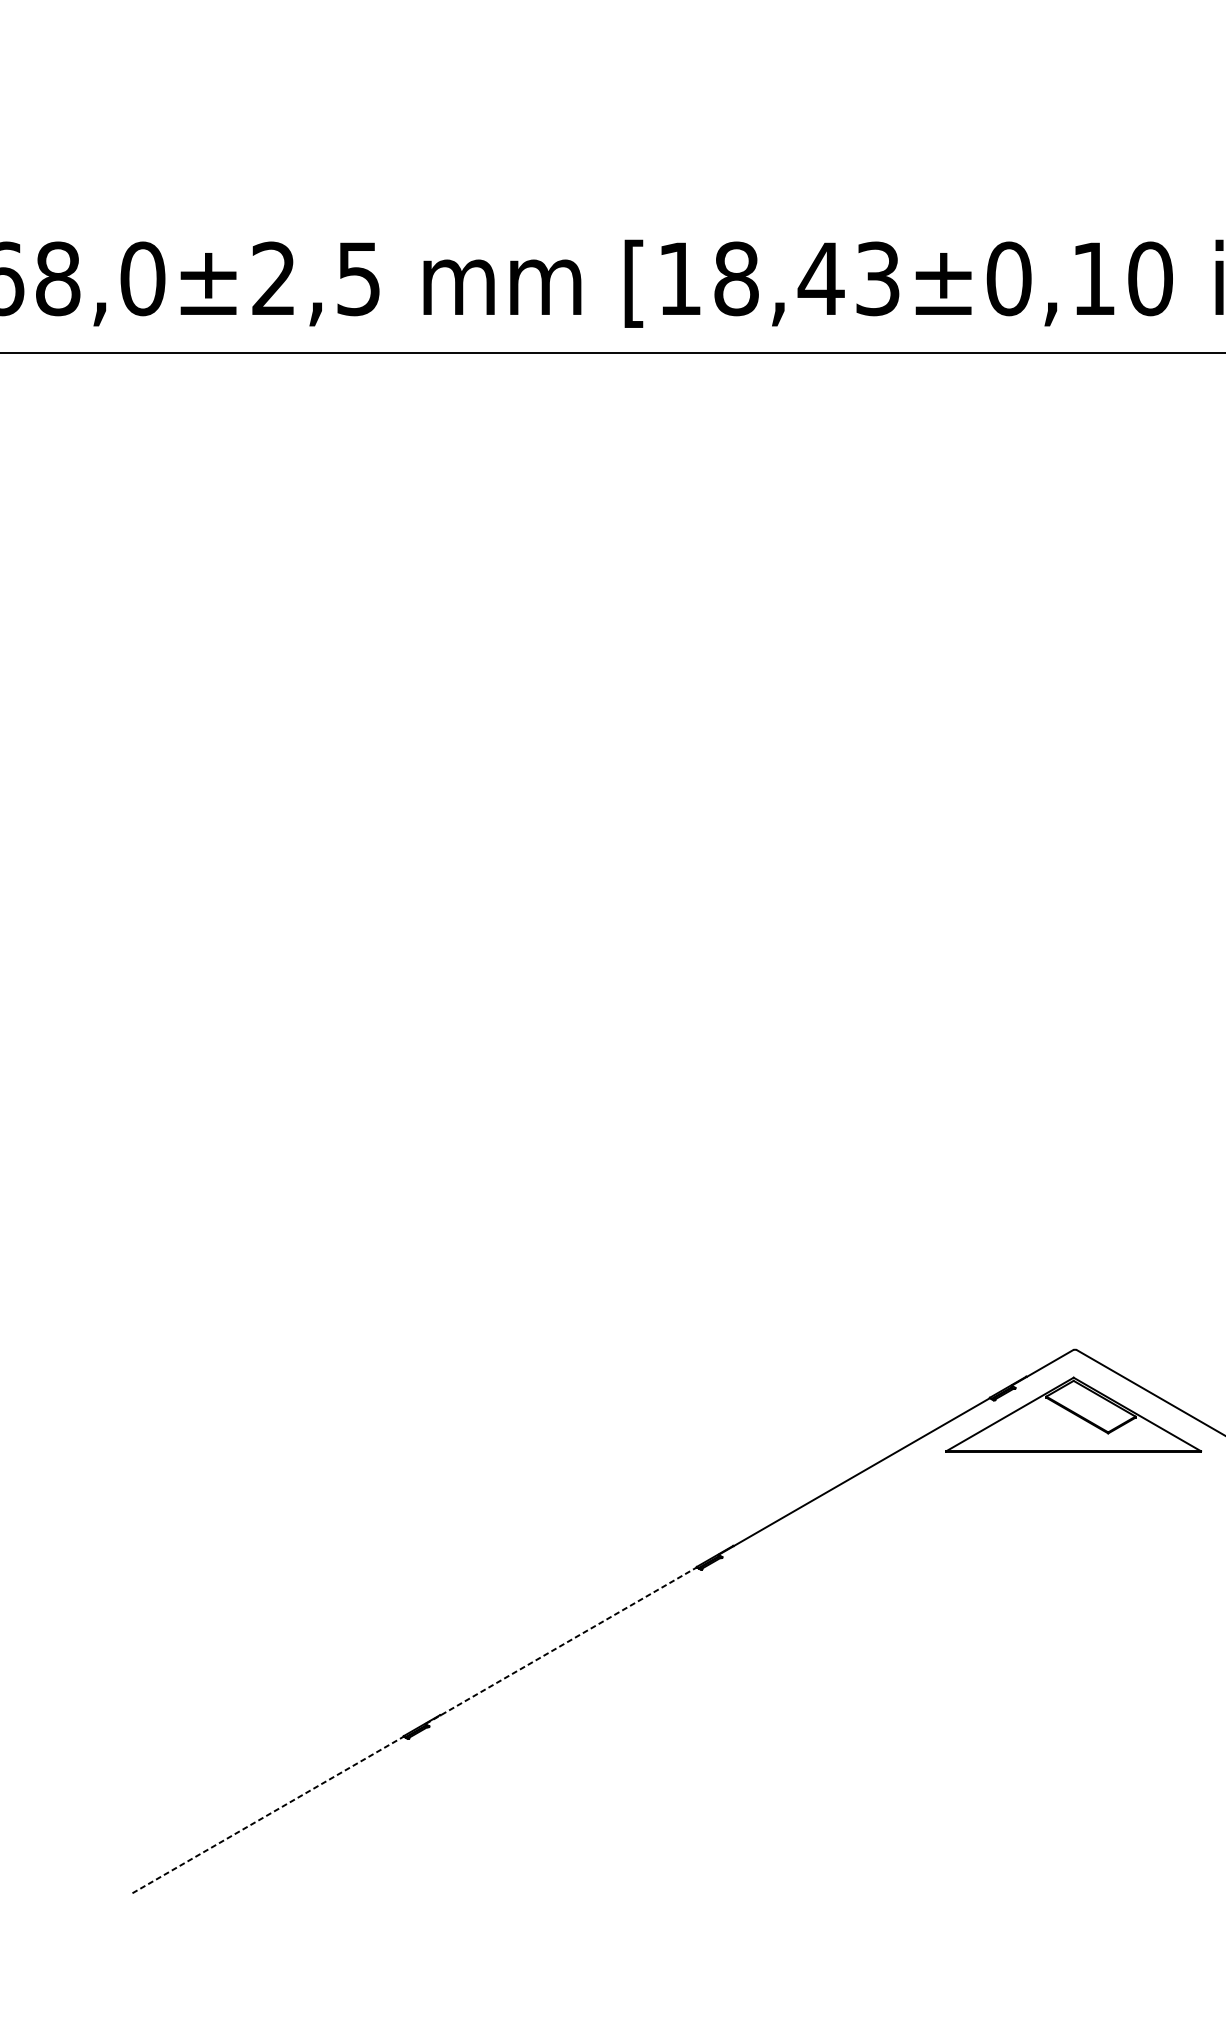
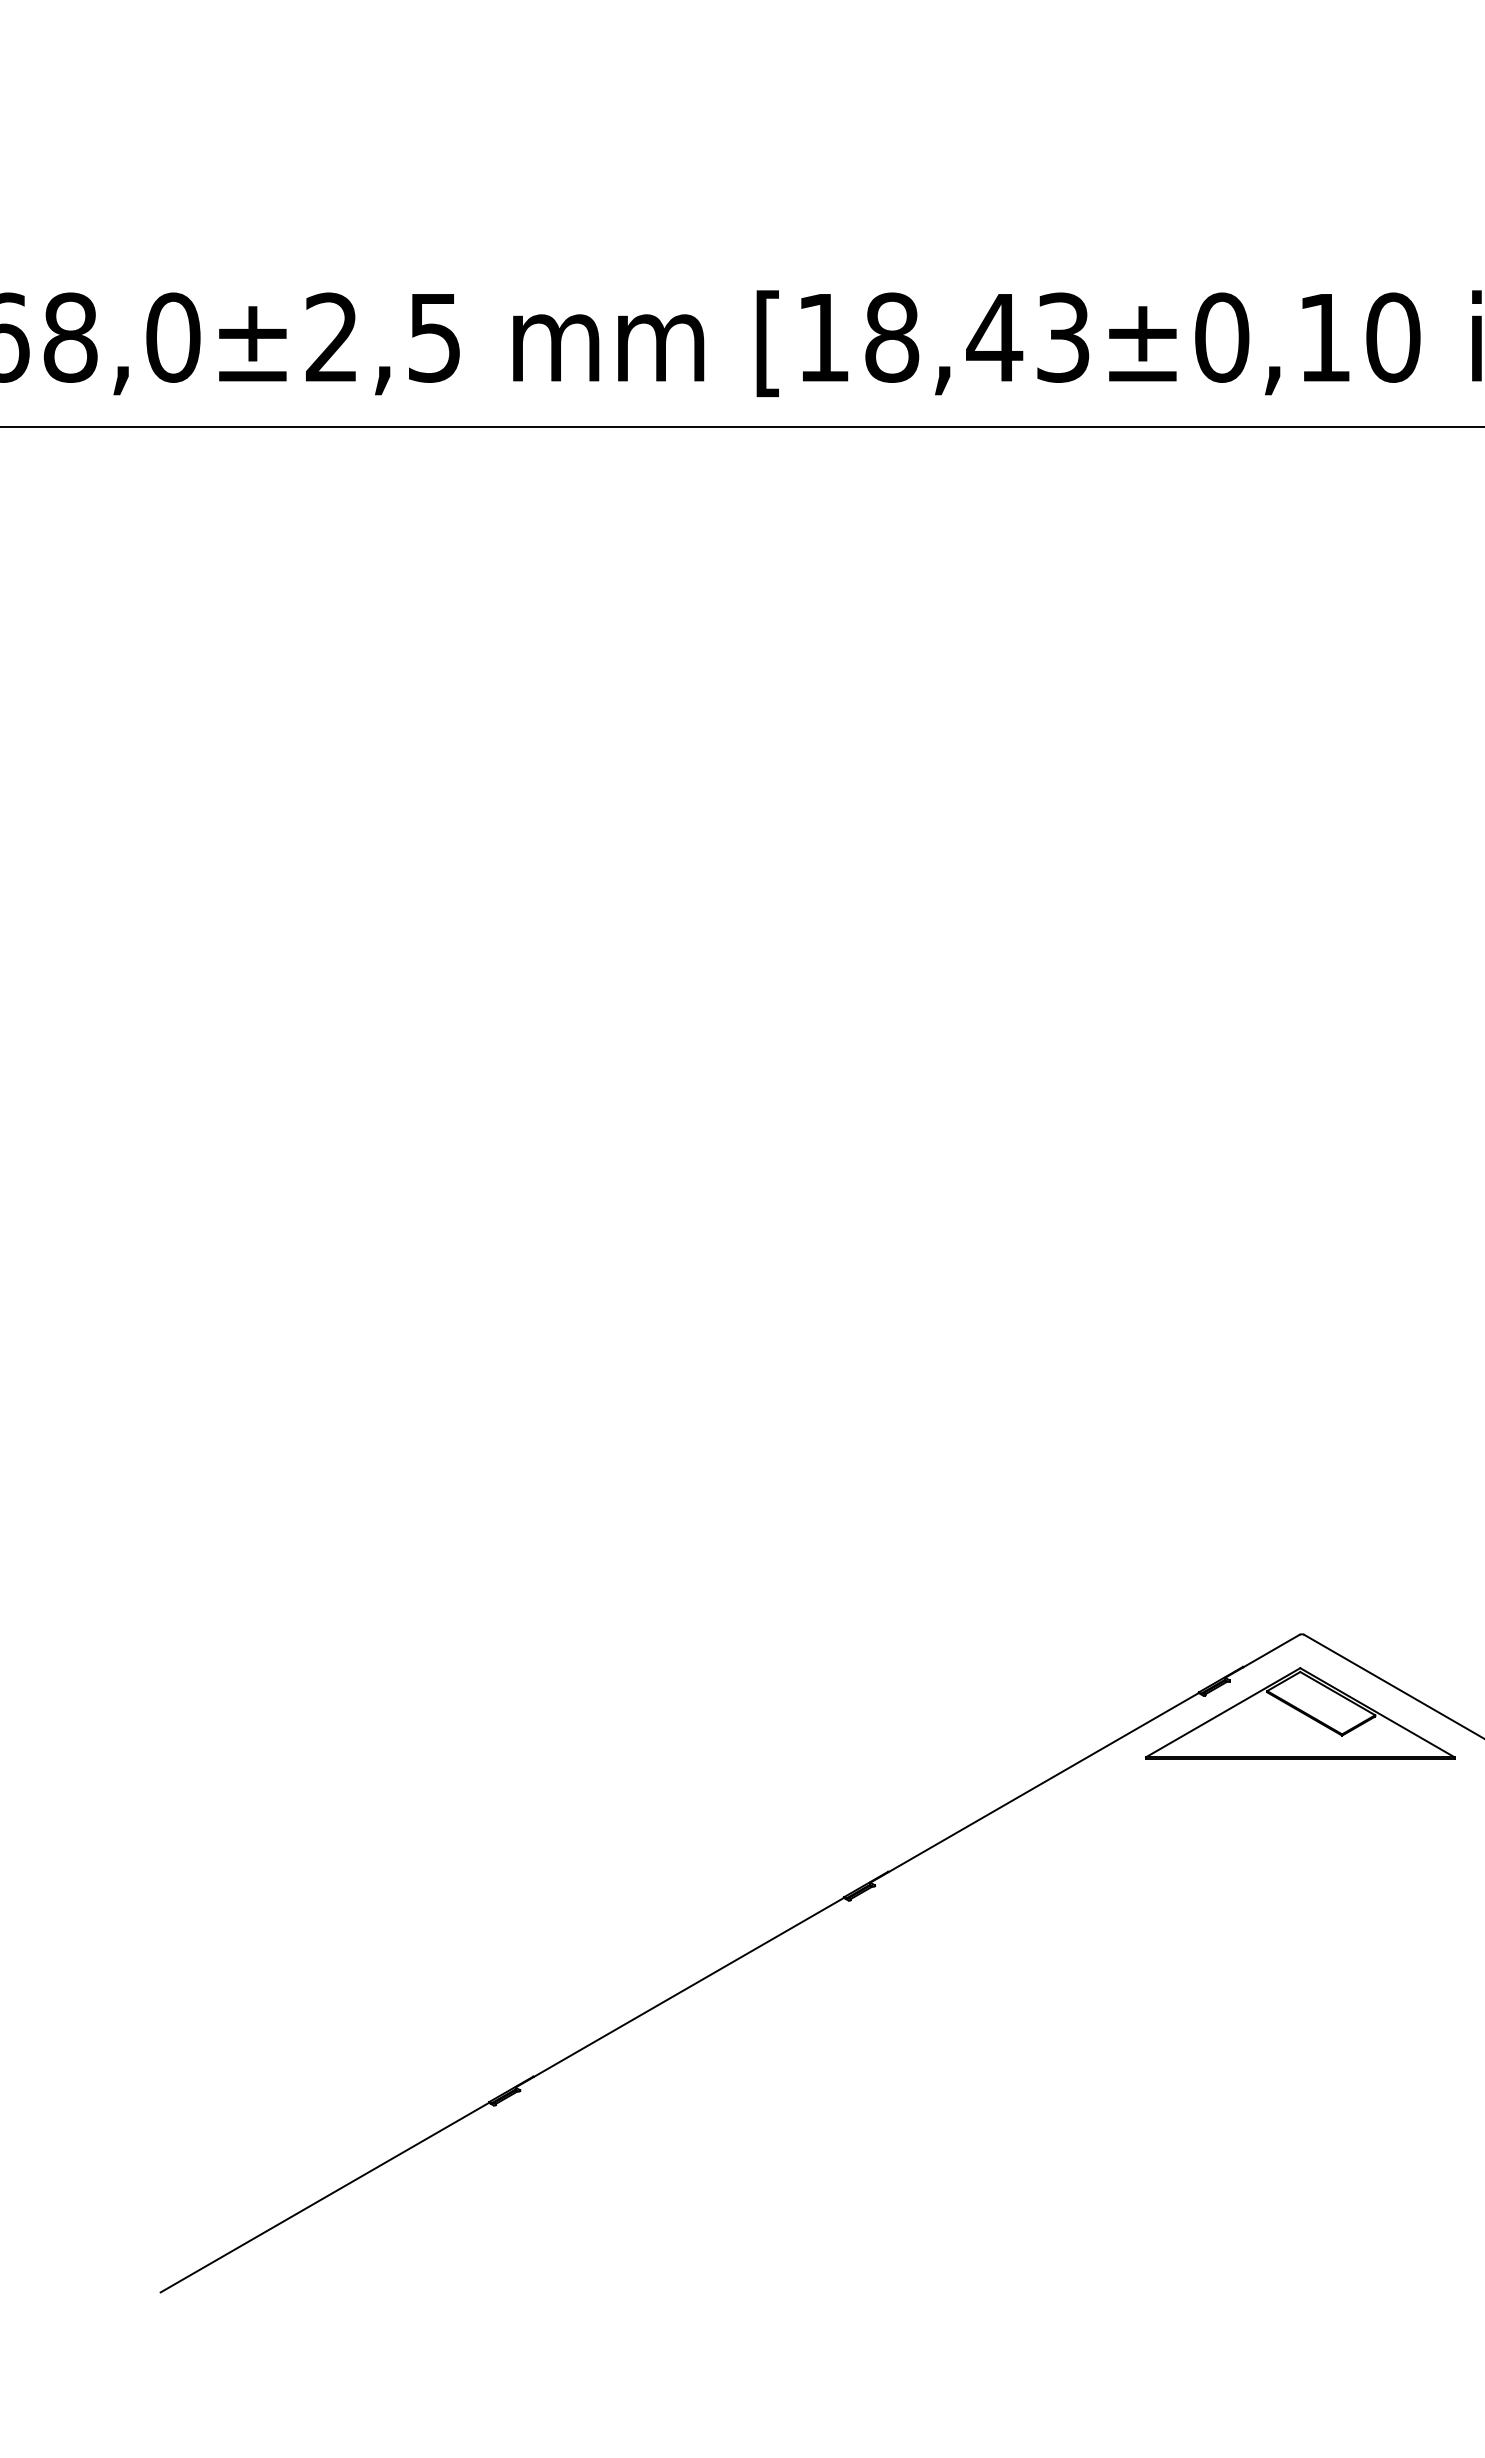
line: (560, 1645) -> (679, 1992), dashed -> solid
line: (267, 1814) -> (324, 2197), dashed -> solid

